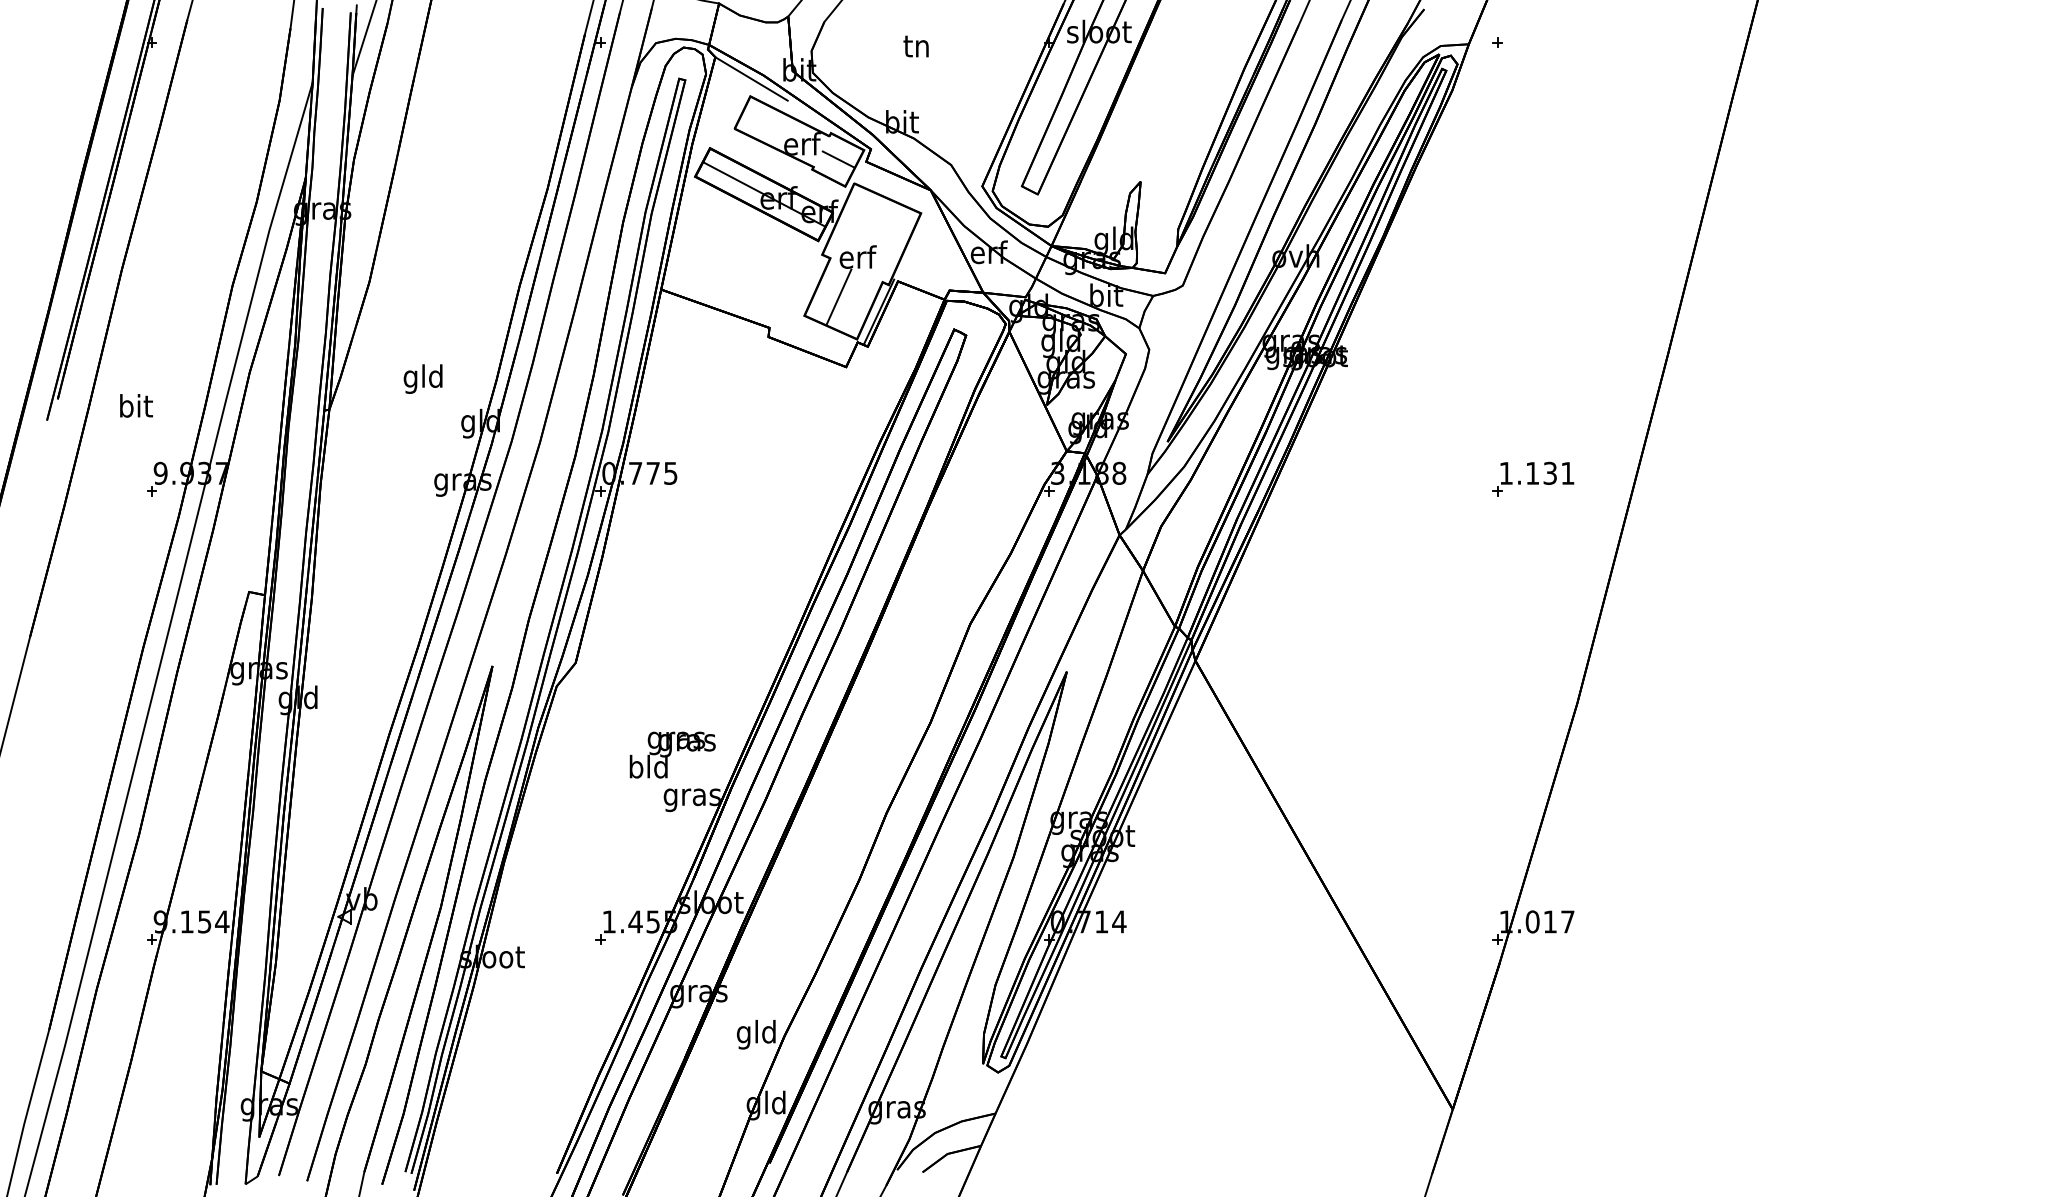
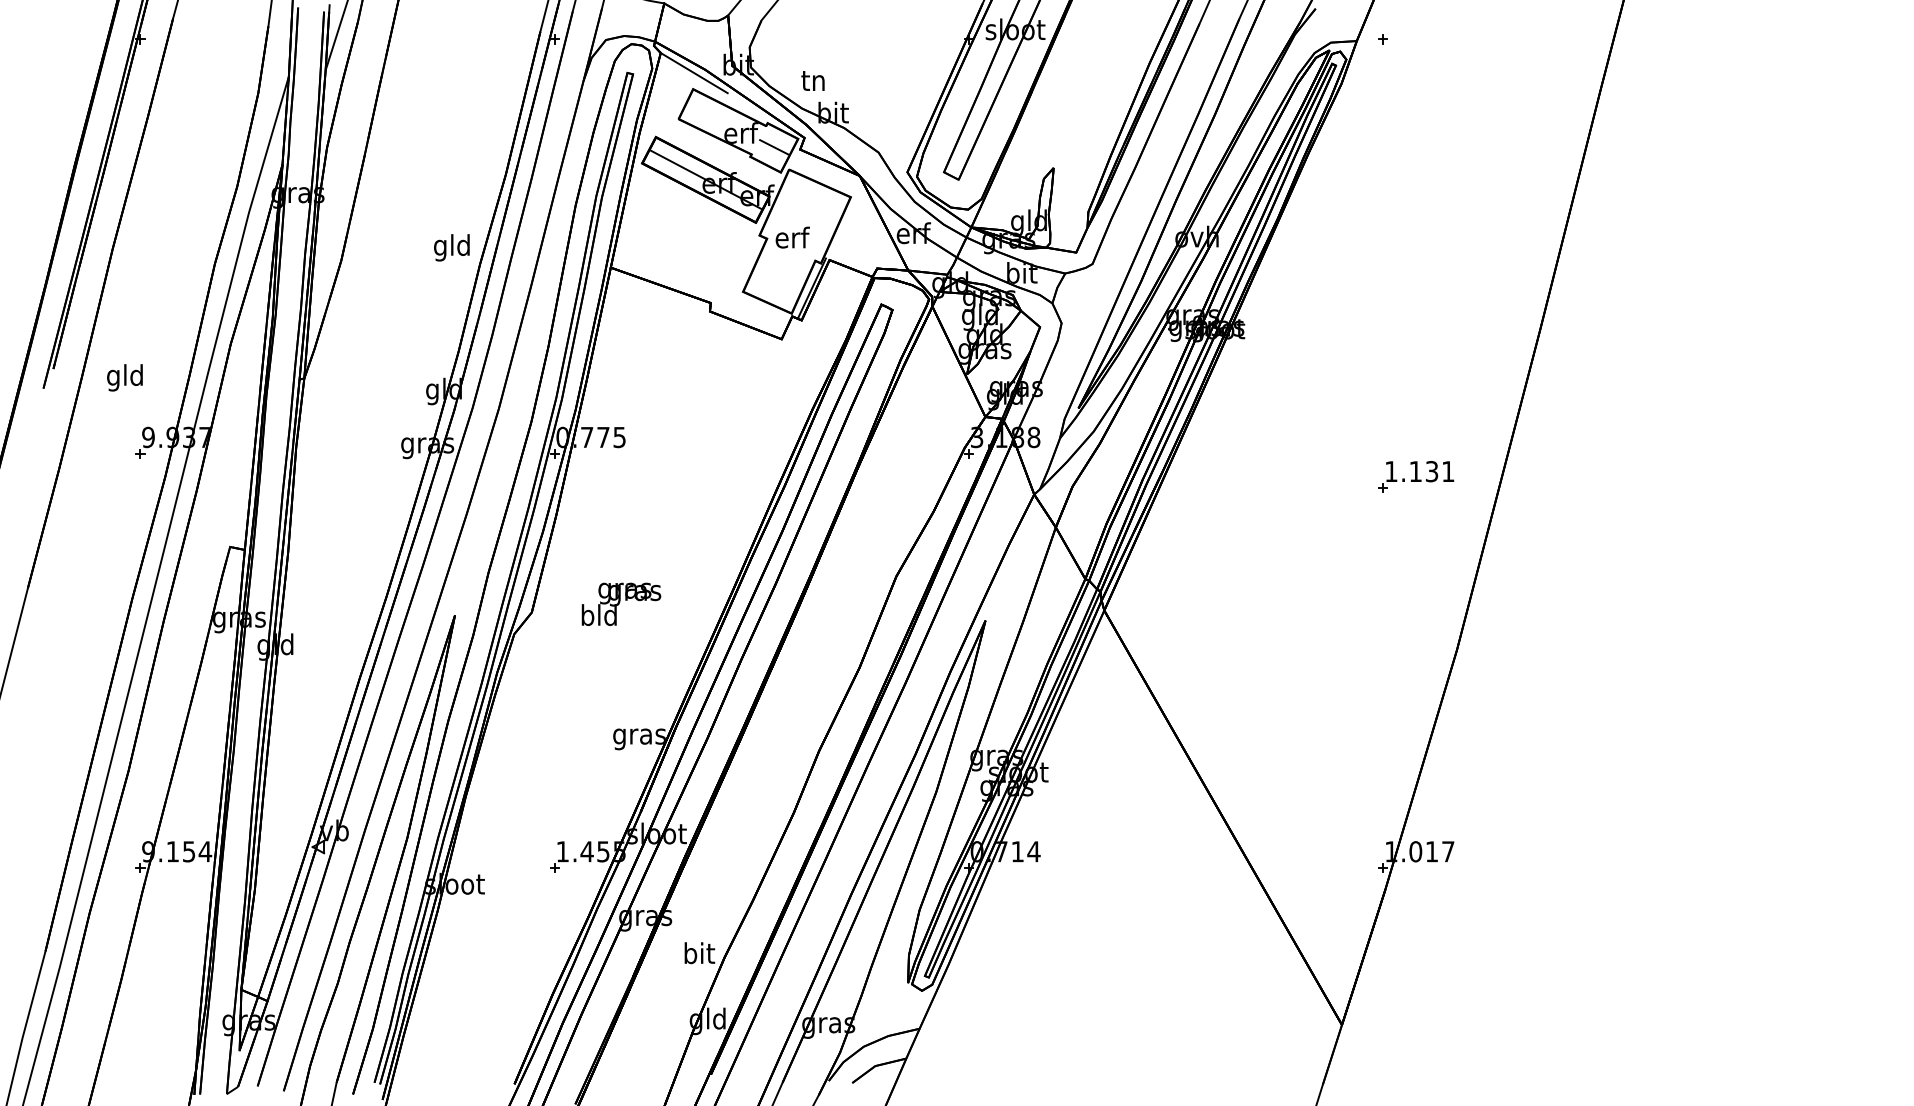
text: (915, 46) -> (812, 80), moved
line: (838, 296) -> (774, 274), removed
text: (422, 378) -> (451, 247), moved
text: (134, 408) -> (124, 377), bit -> gld
part: (1533, 478) -> (1416, 476), moved
text: (672, 754) -> (621, 603), moved
text: (755, 1034) -> (697, 955), gld -> bit

